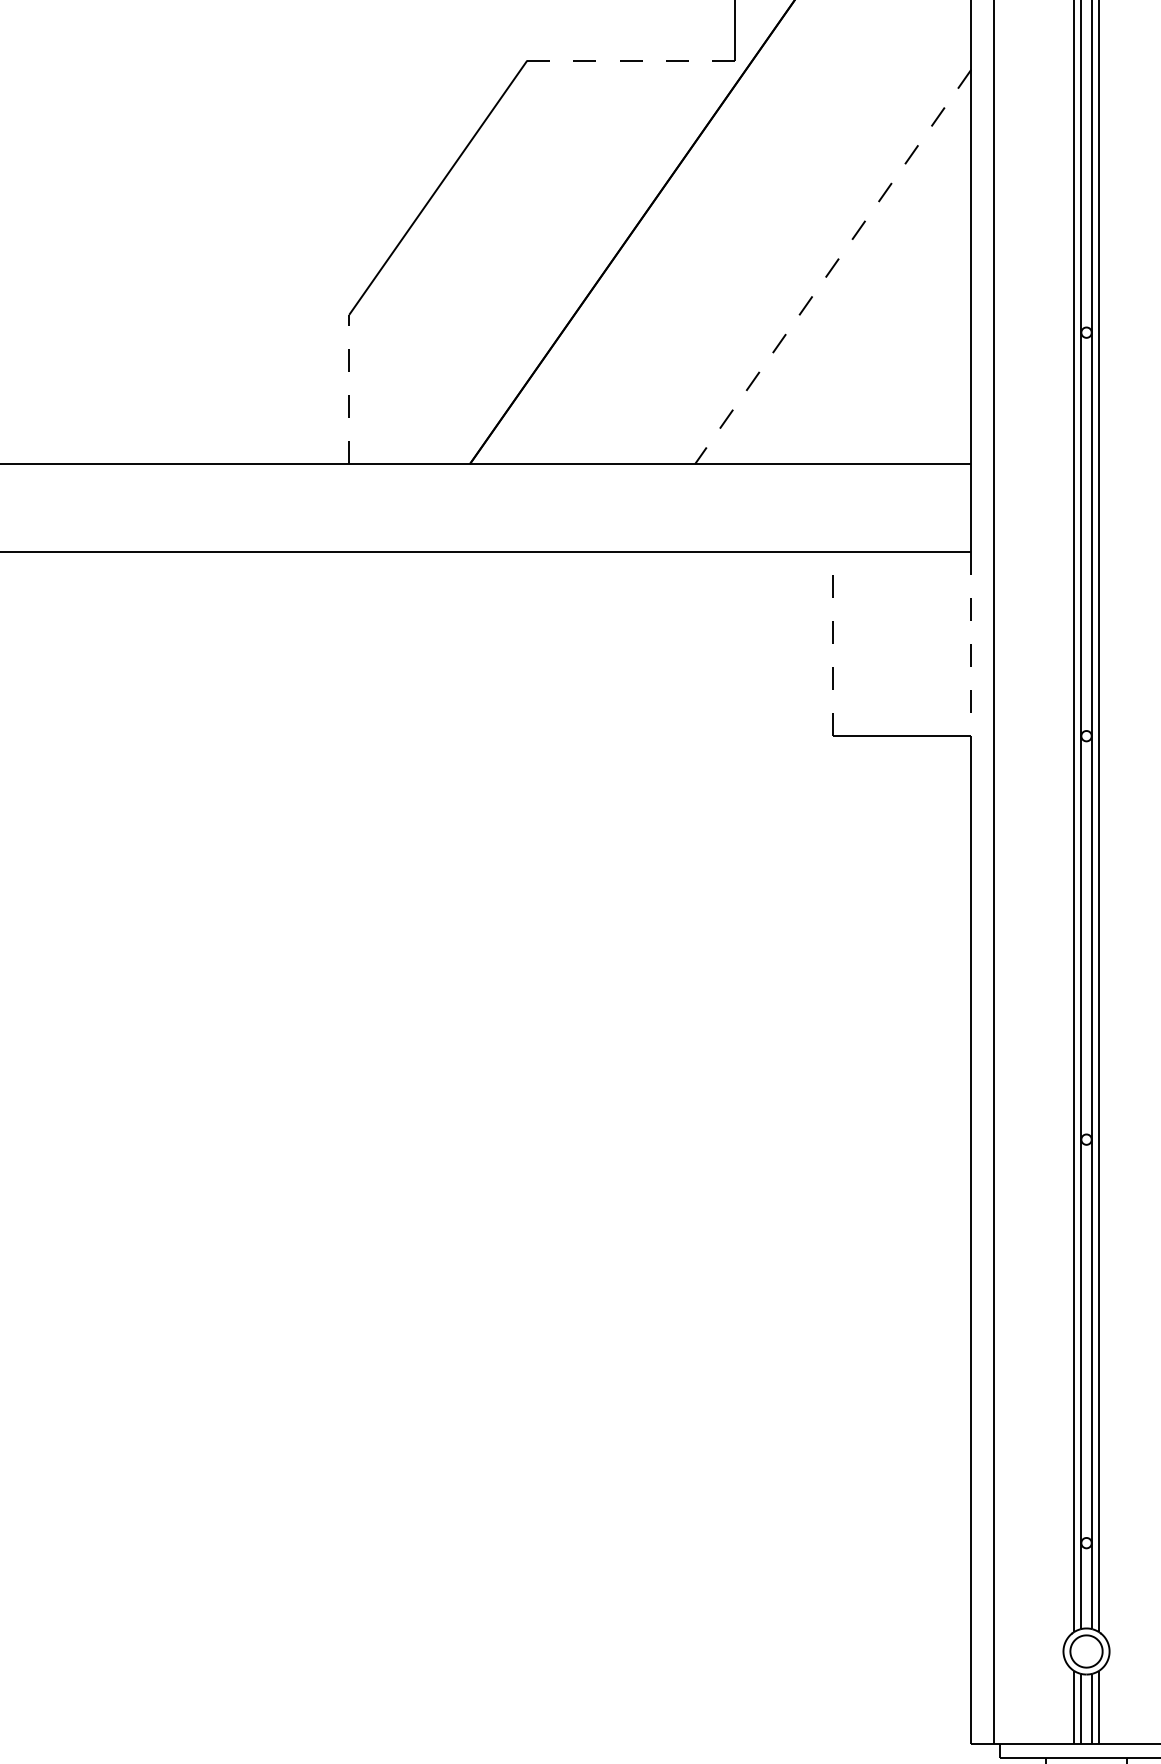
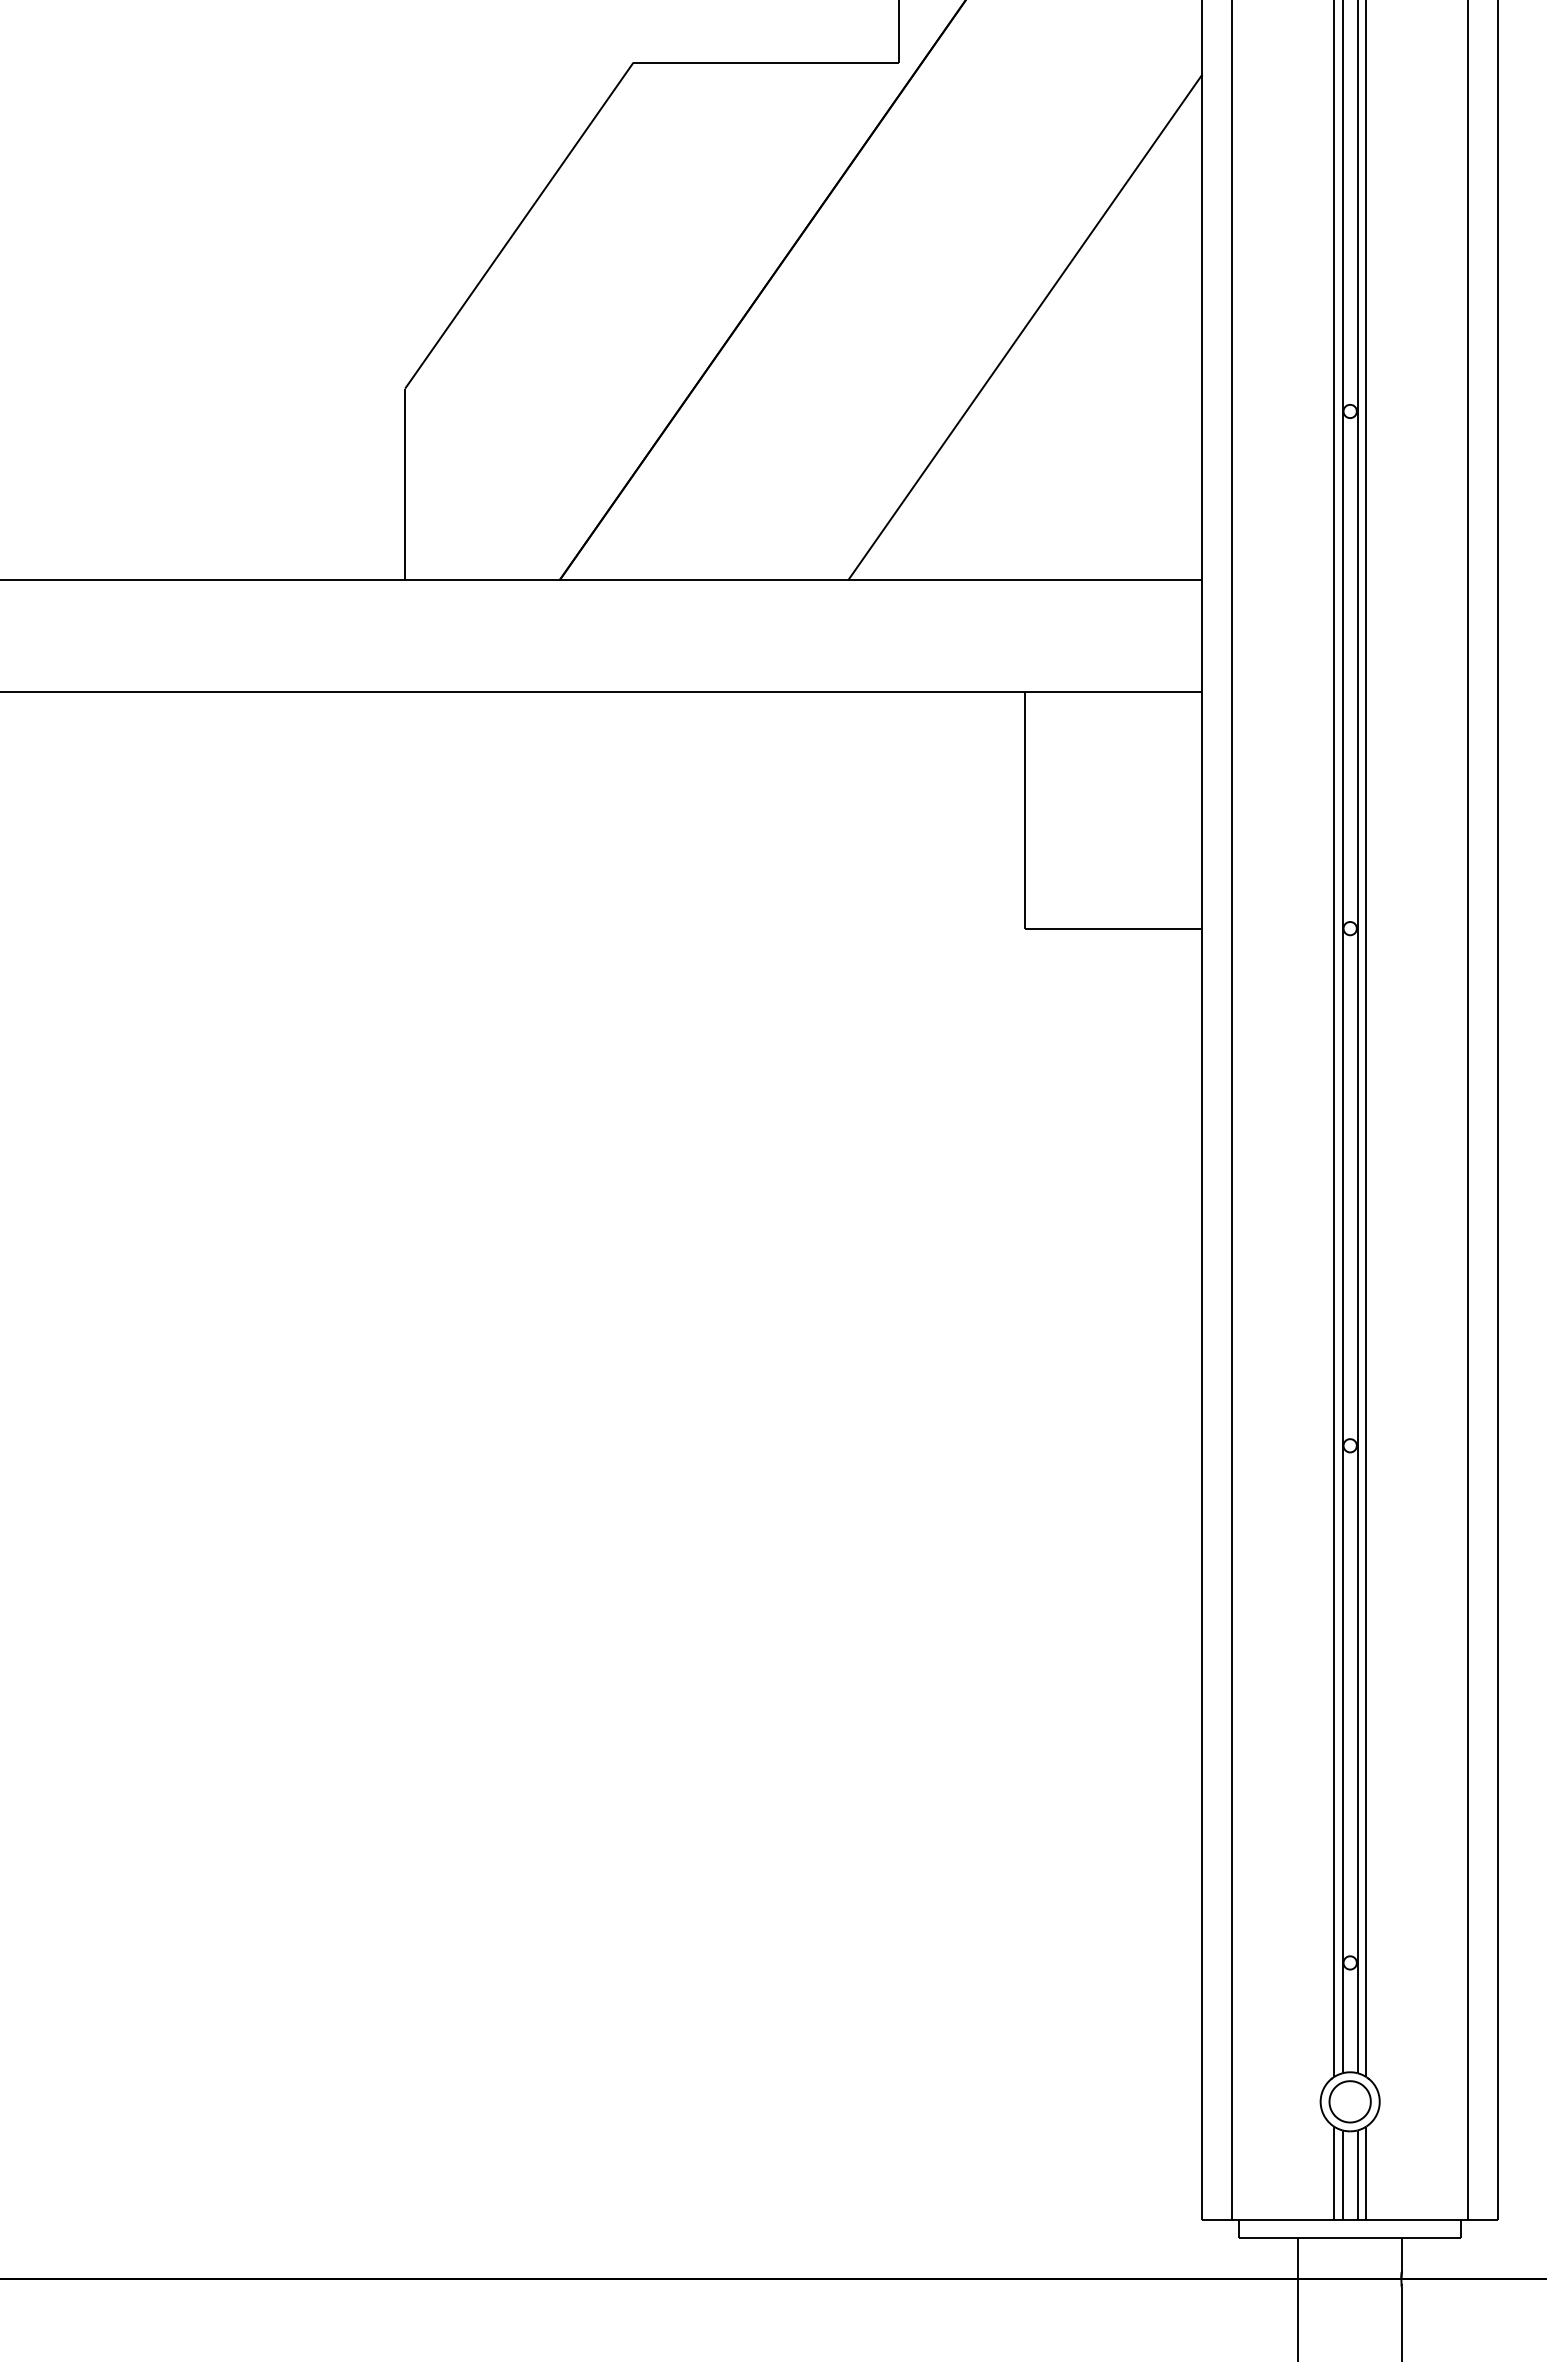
line: (631, 60) -> (766, 62), dashed -> solid
line: (833, 267) -> (1025, 327), dashed -> solid
line: (349, 389) -> (405, 484), dashed -> solid
line: (833, 643) -> (1025, 809), dashed -> solid
line: (971, 644) -> (1202, 810), dashed -> solid

